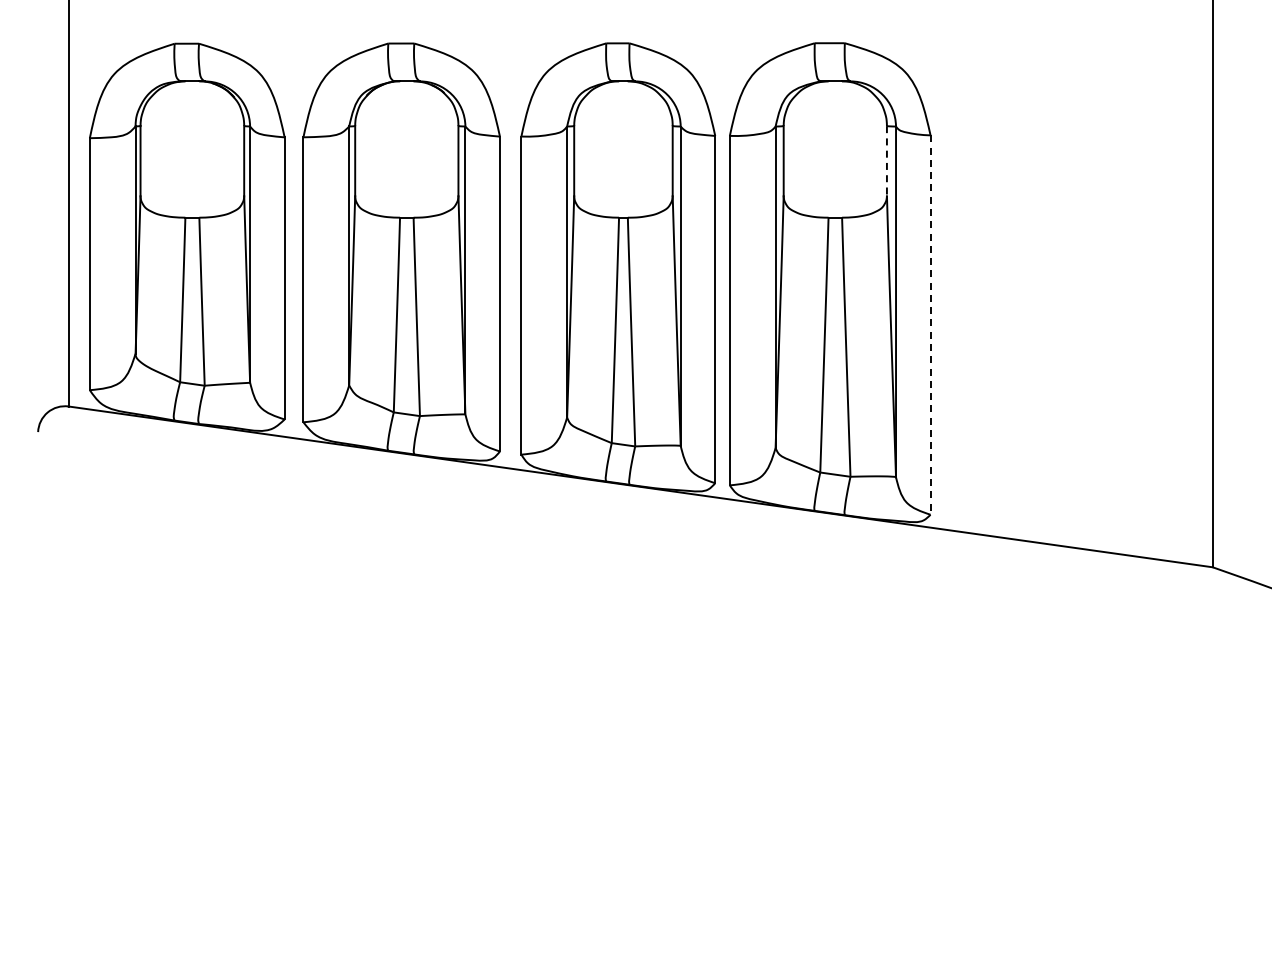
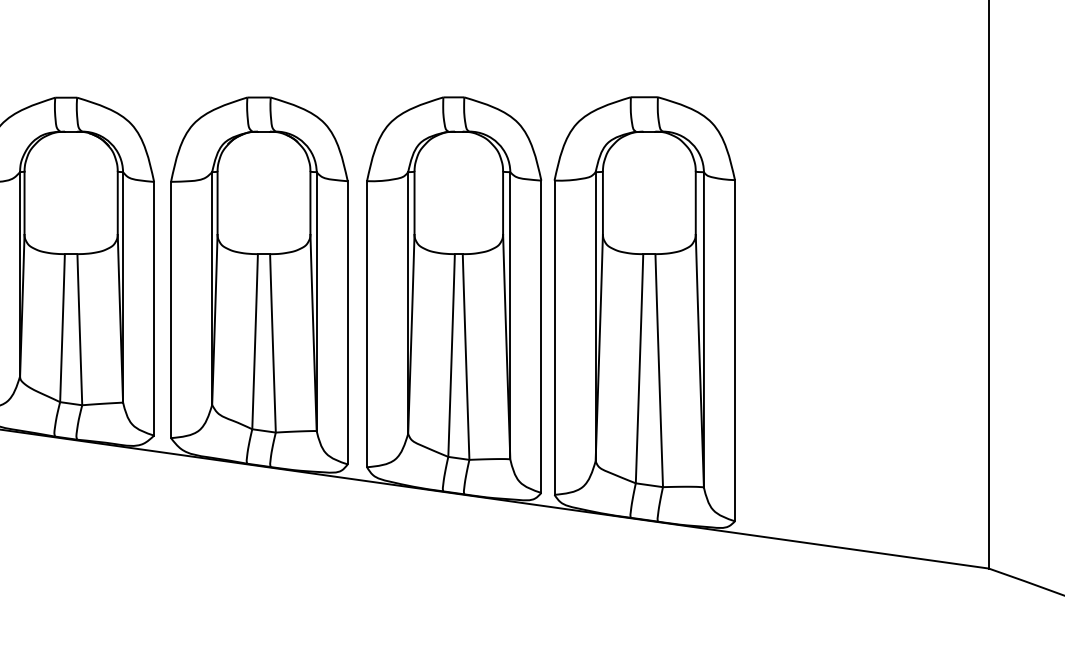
line: (886, 160) -> (695, 202), dashed -> solid
line: (930, 325) -> (734, 351), dashed -> solid

